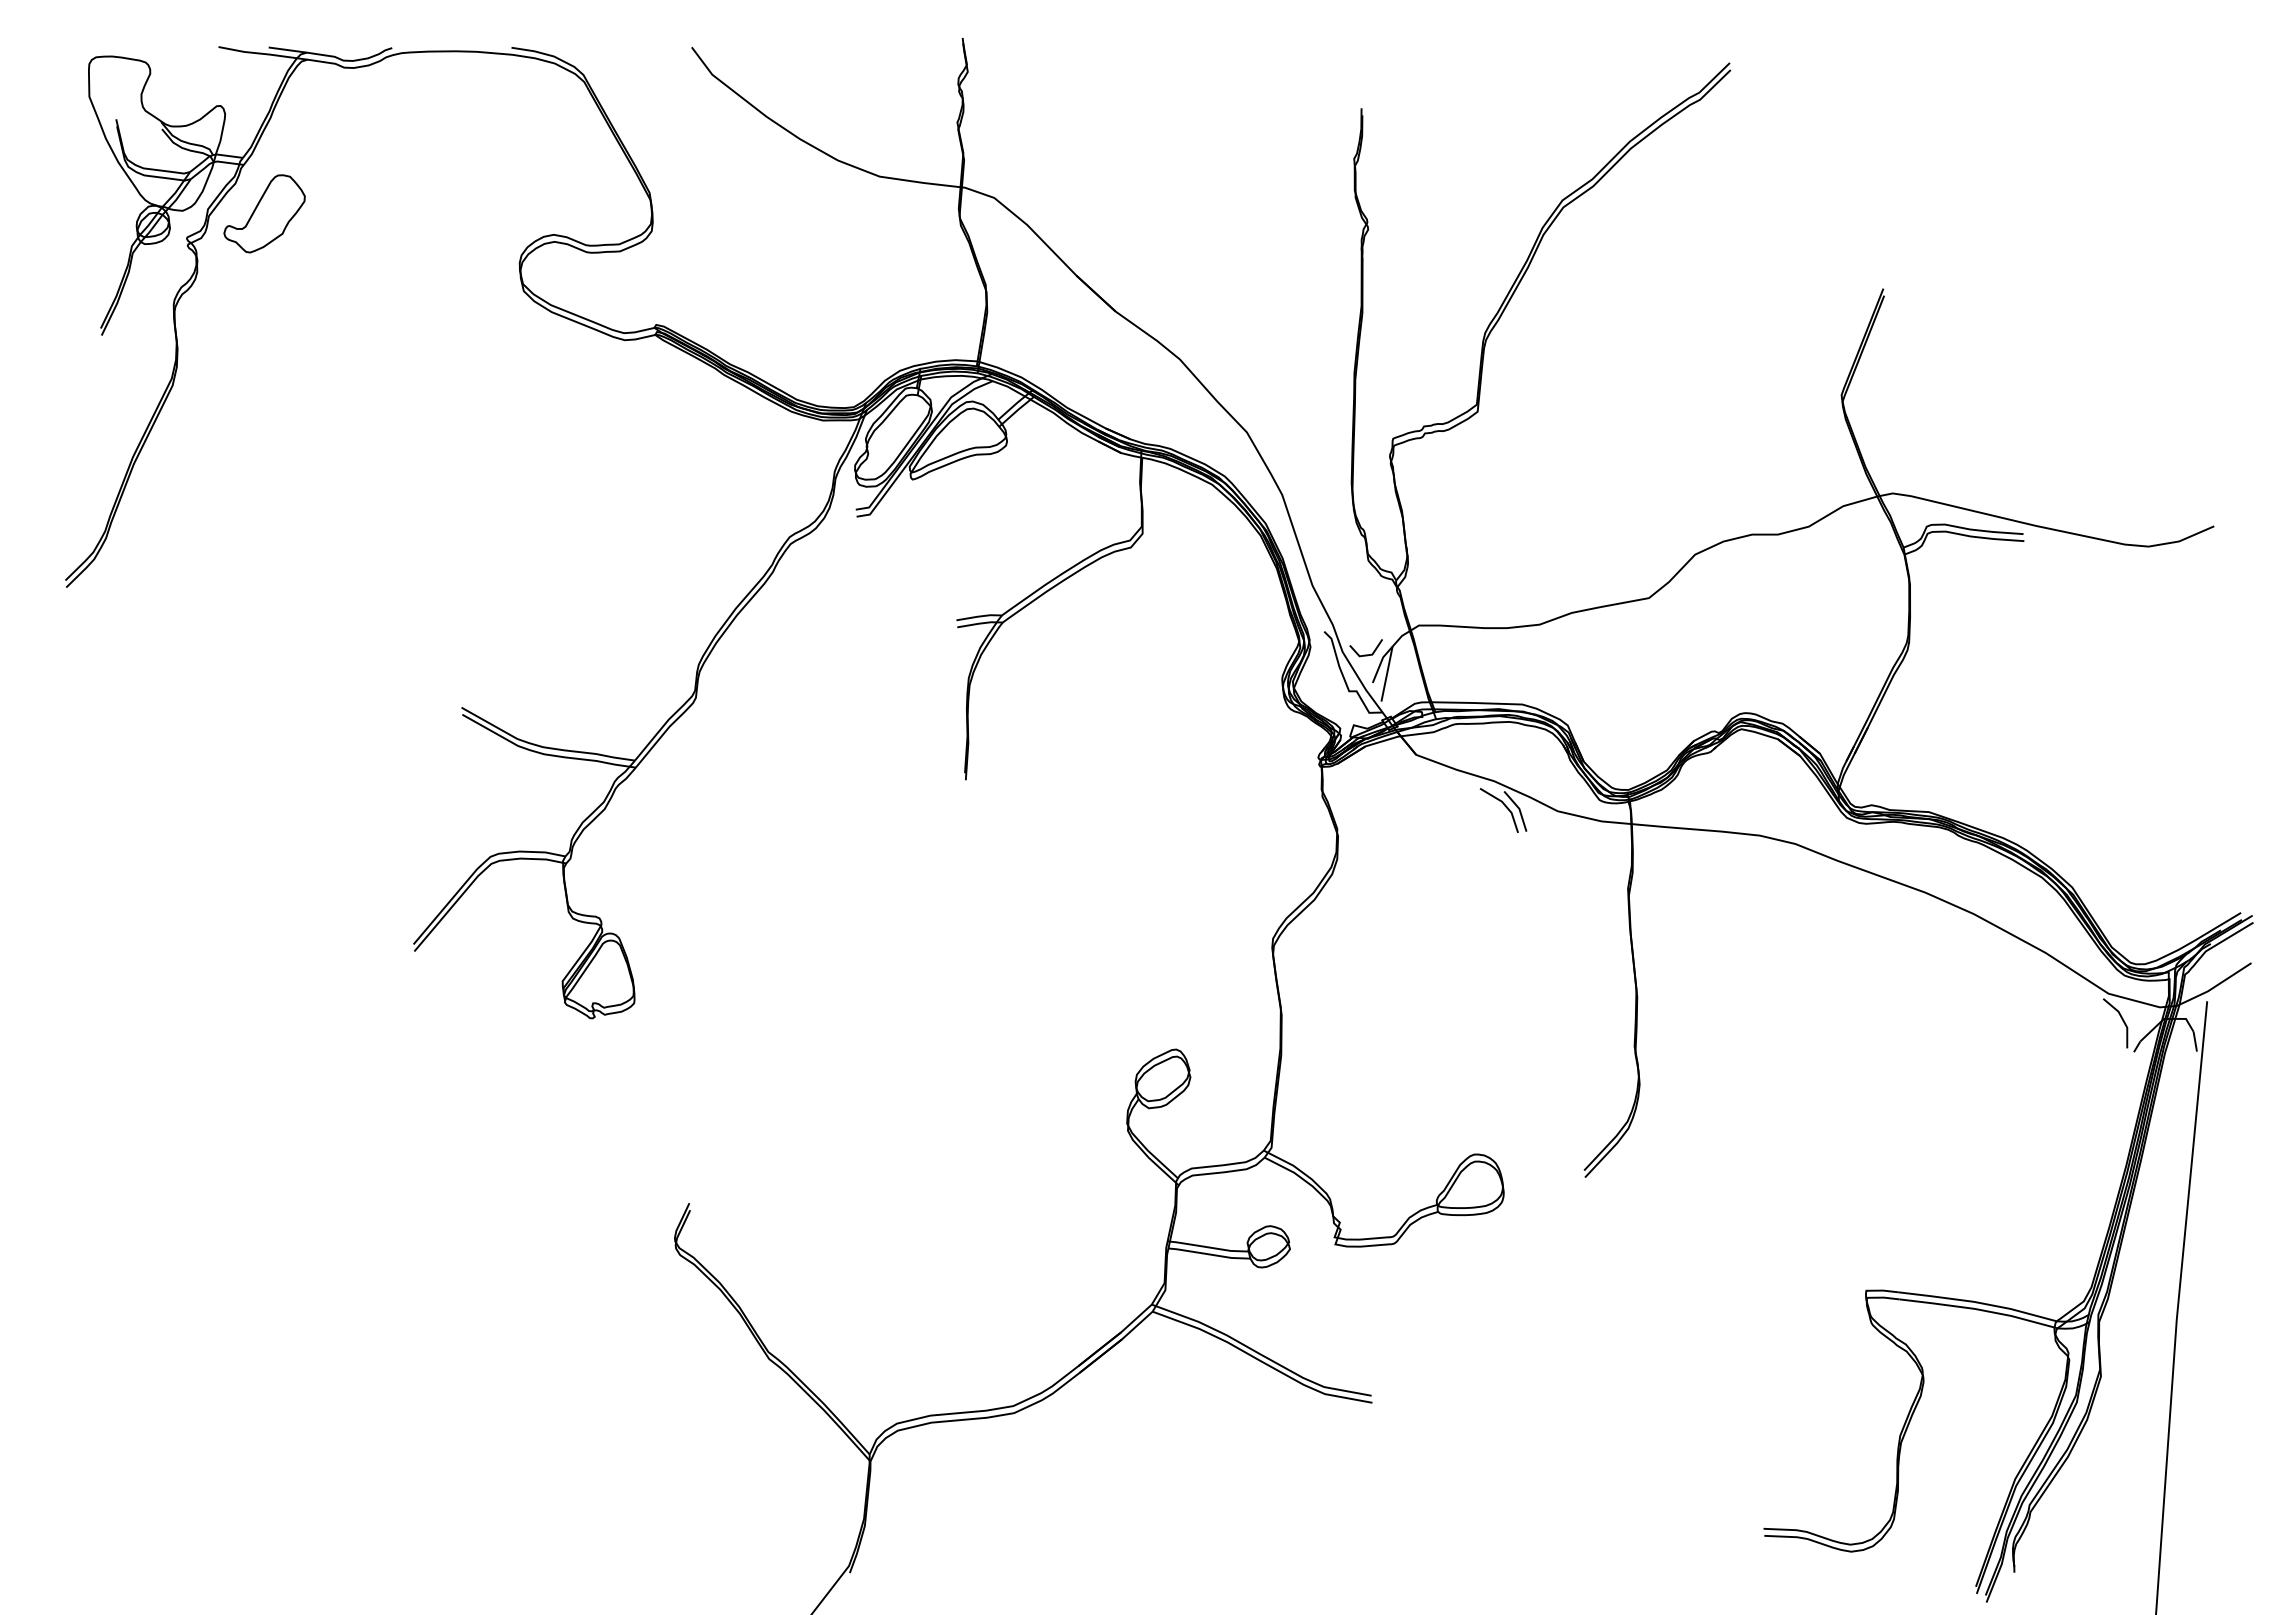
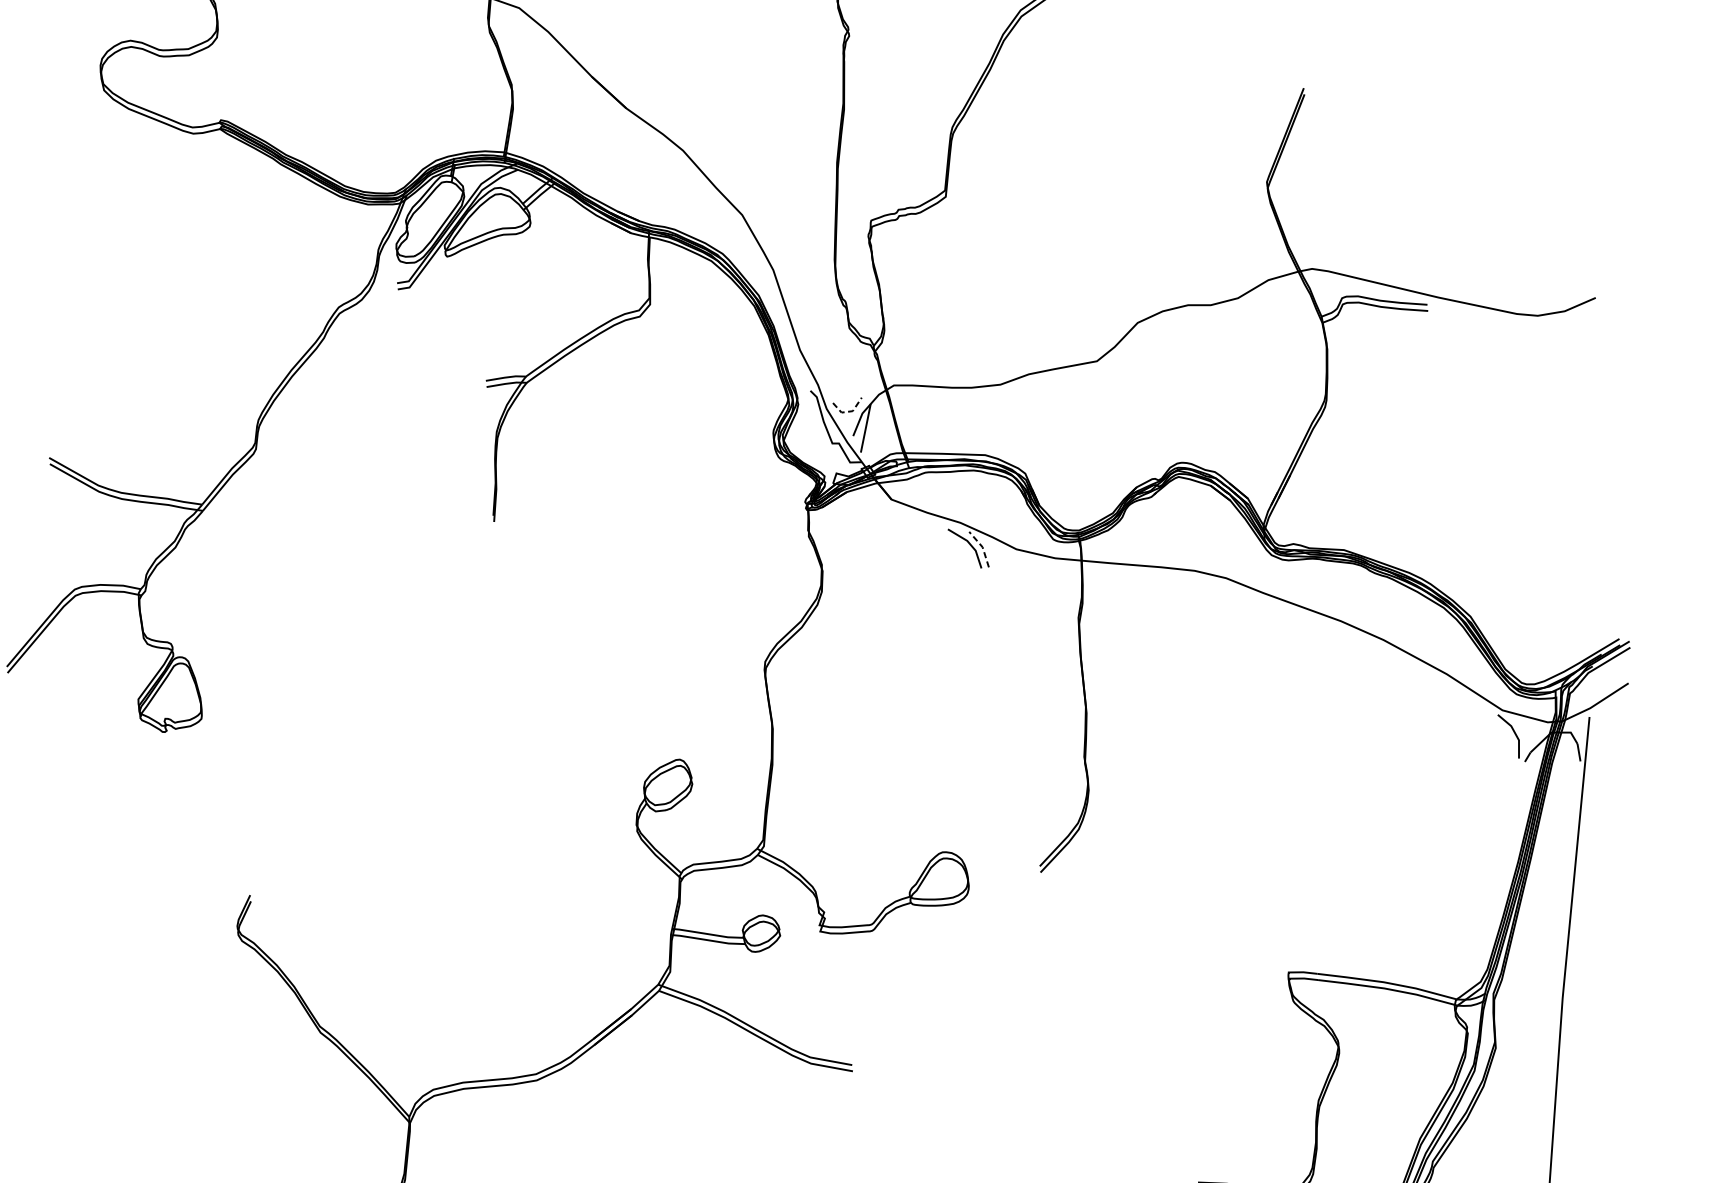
line: (1368, 655) -> (849, 411), solid -> dashed
line: (1519, 808) -> (982, 546), solid -> dashed

